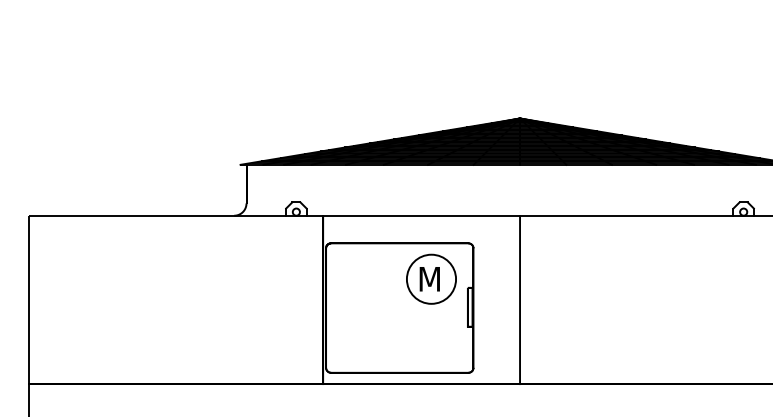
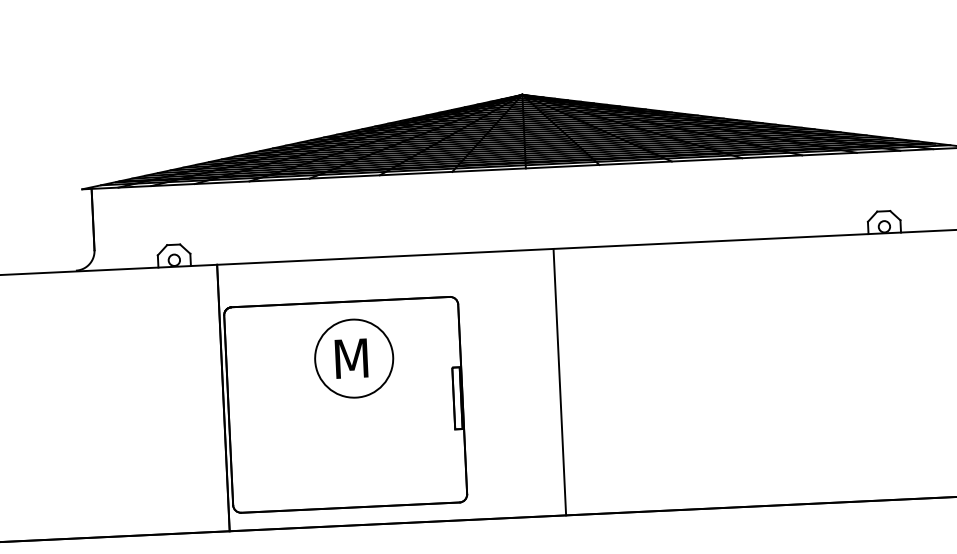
part: (431, 278) -> (354, 357), moved
line: (520, 300) -> (560, 382), moved

